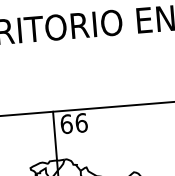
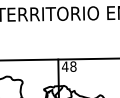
text: (72, 123) -> (68, 66), 66 -> 48

